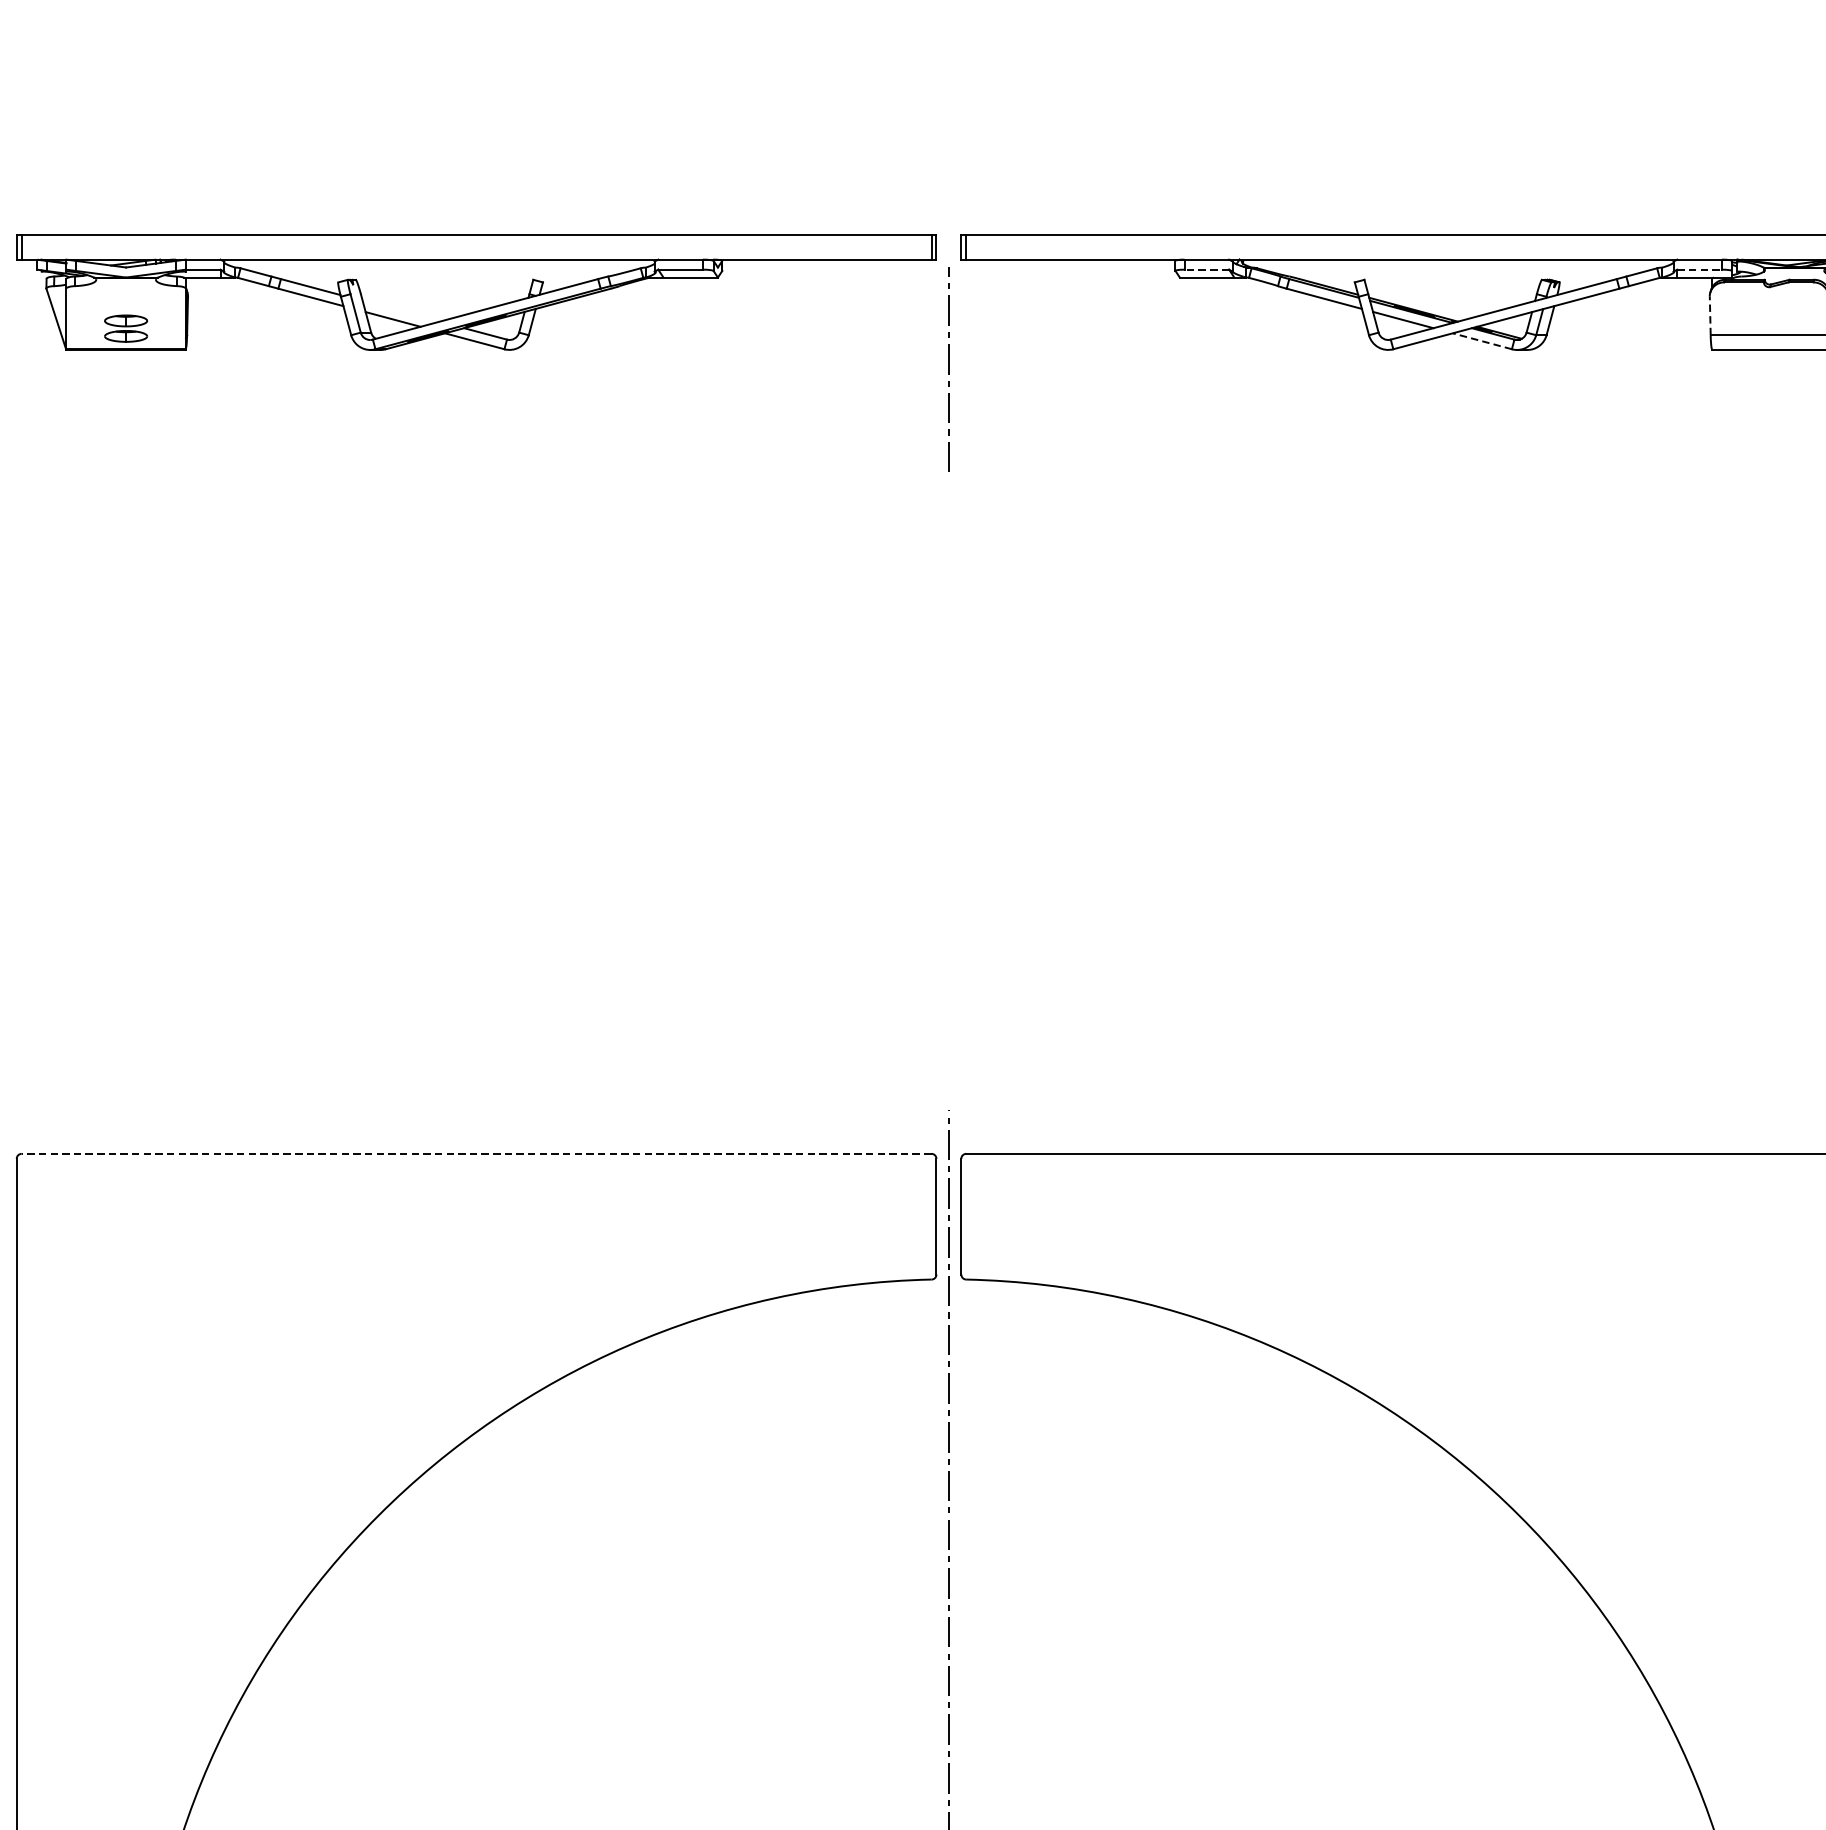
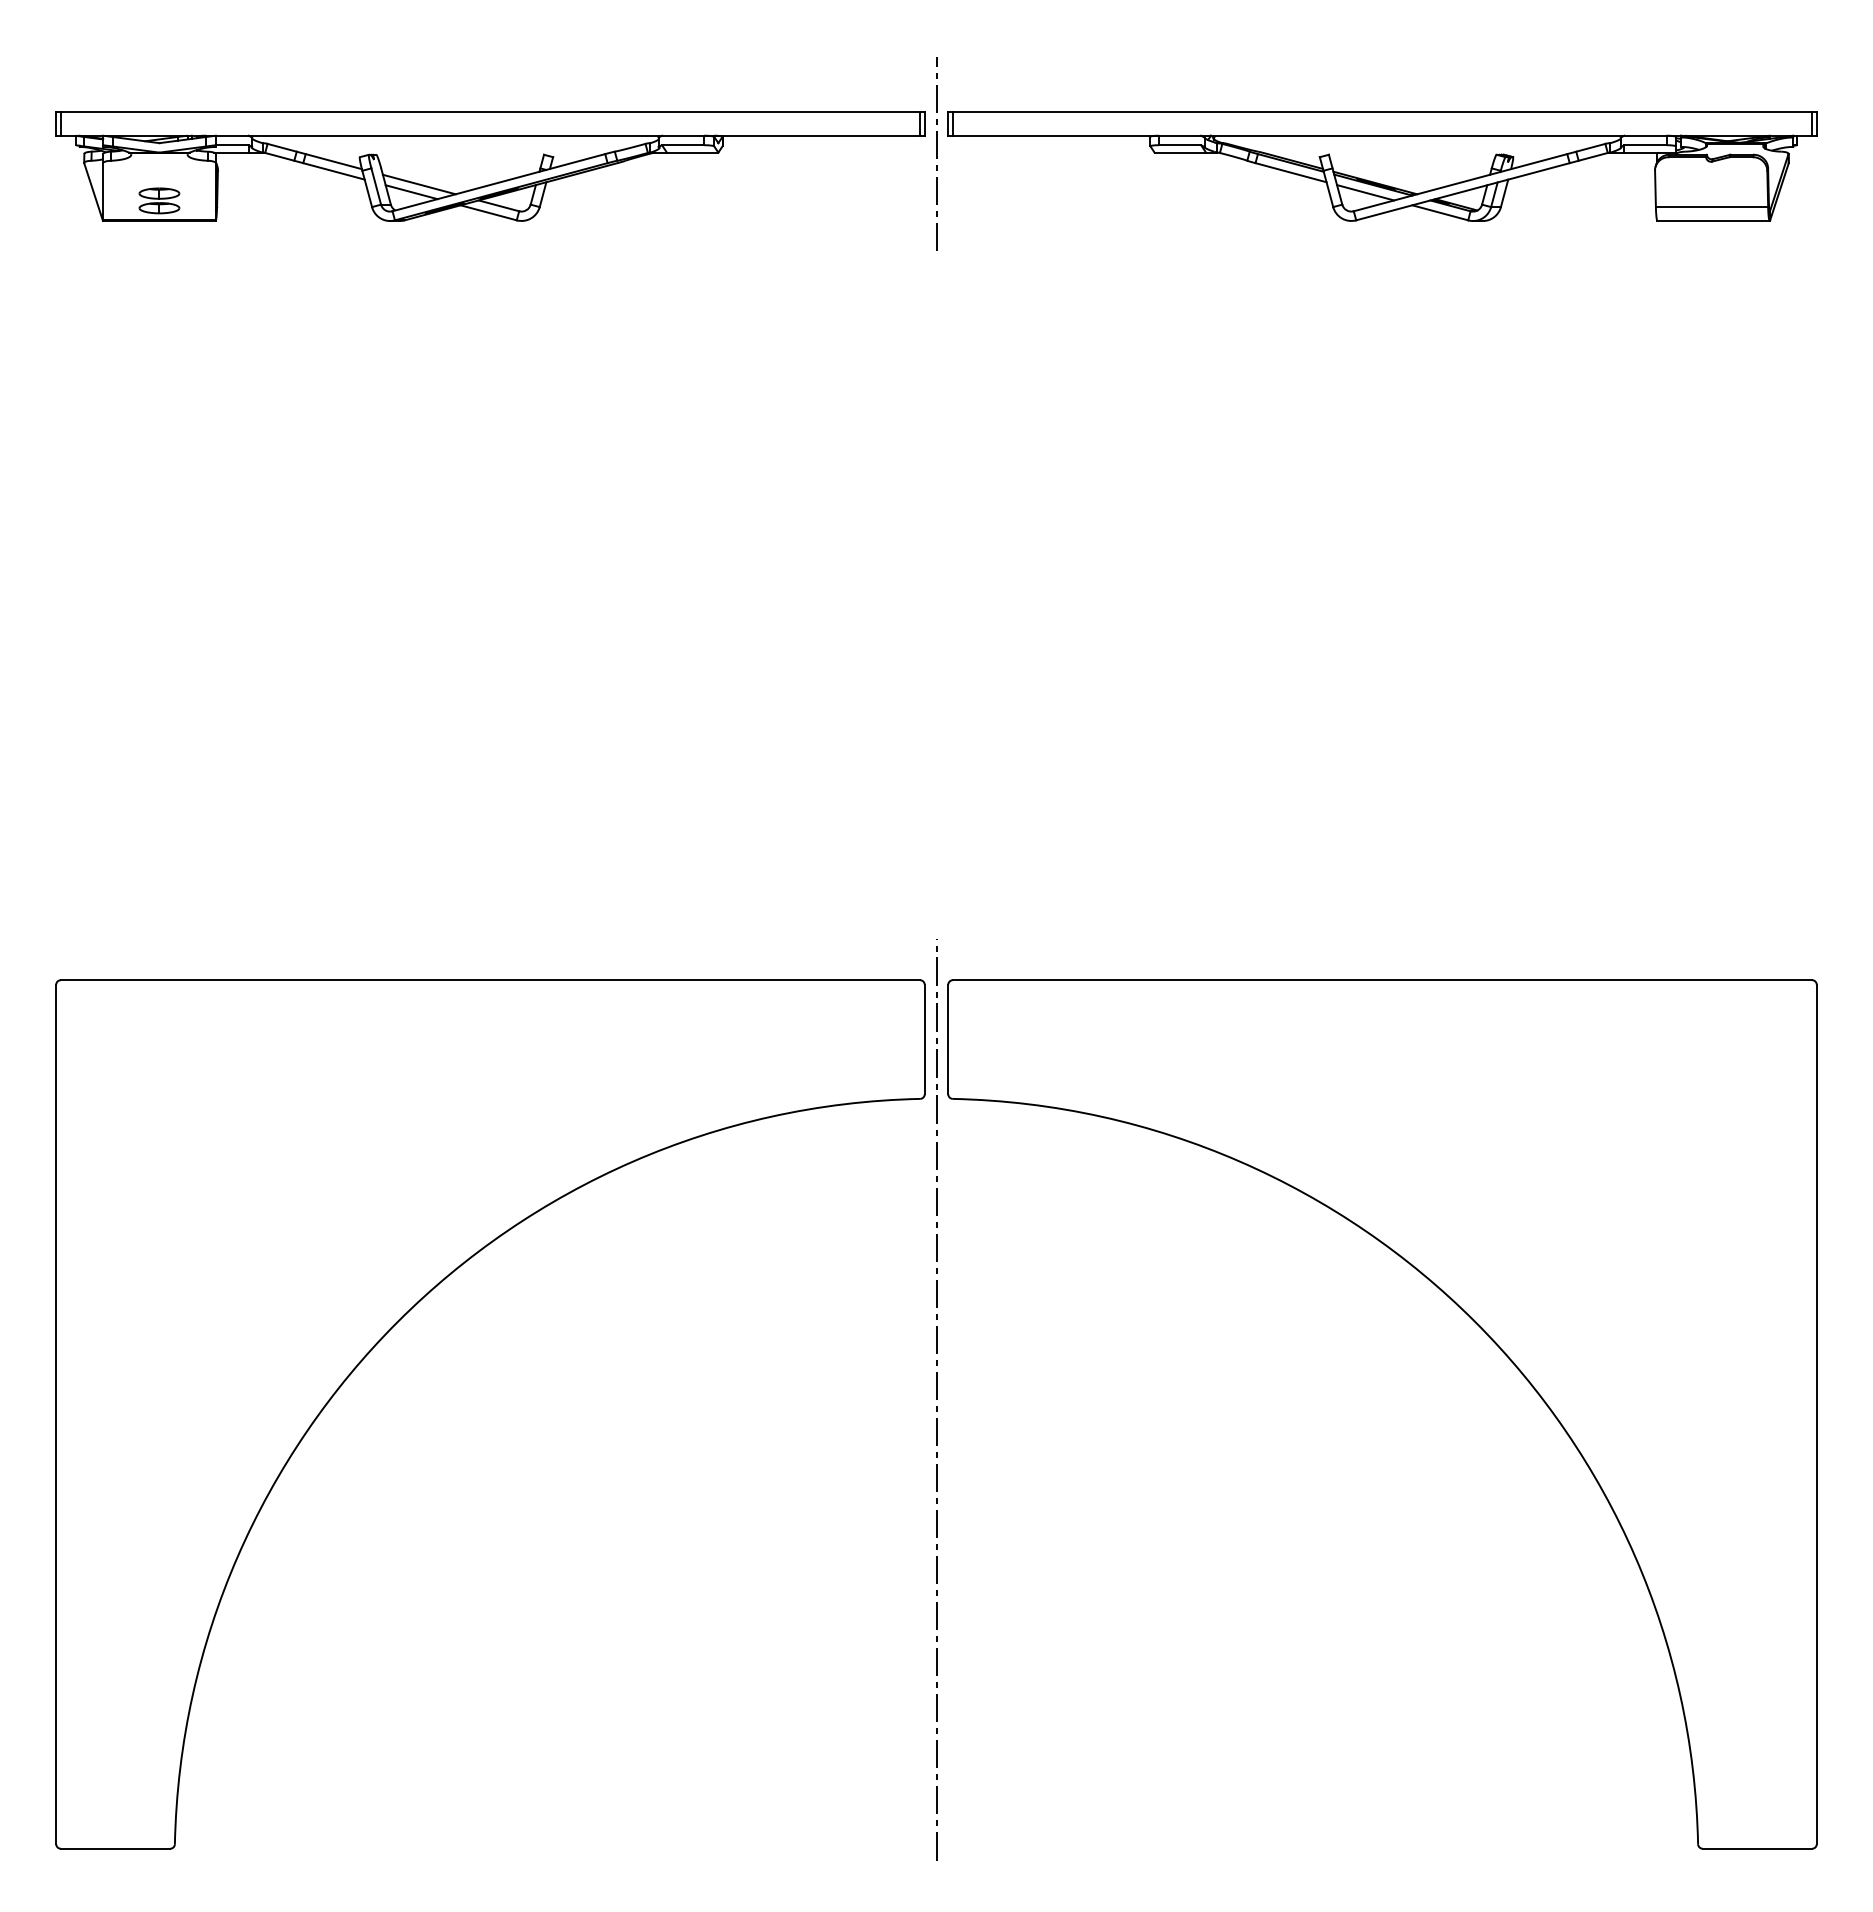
line: (1206, 269) -> (1179, 145), dashed -> solid
line: (1699, 269) -> (1645, 145), dashed -> solid
line: (400, 311) -> (418, 184), added
line: (1710, 315) -> (1655, 188), dashed -> solid
line: (1482, 340) -> (1440, 212), dashed -> solid
line: (948, 368) -> (936, 153), moved
line: (476, 1154) -> (490, 980), dashed -> solid

